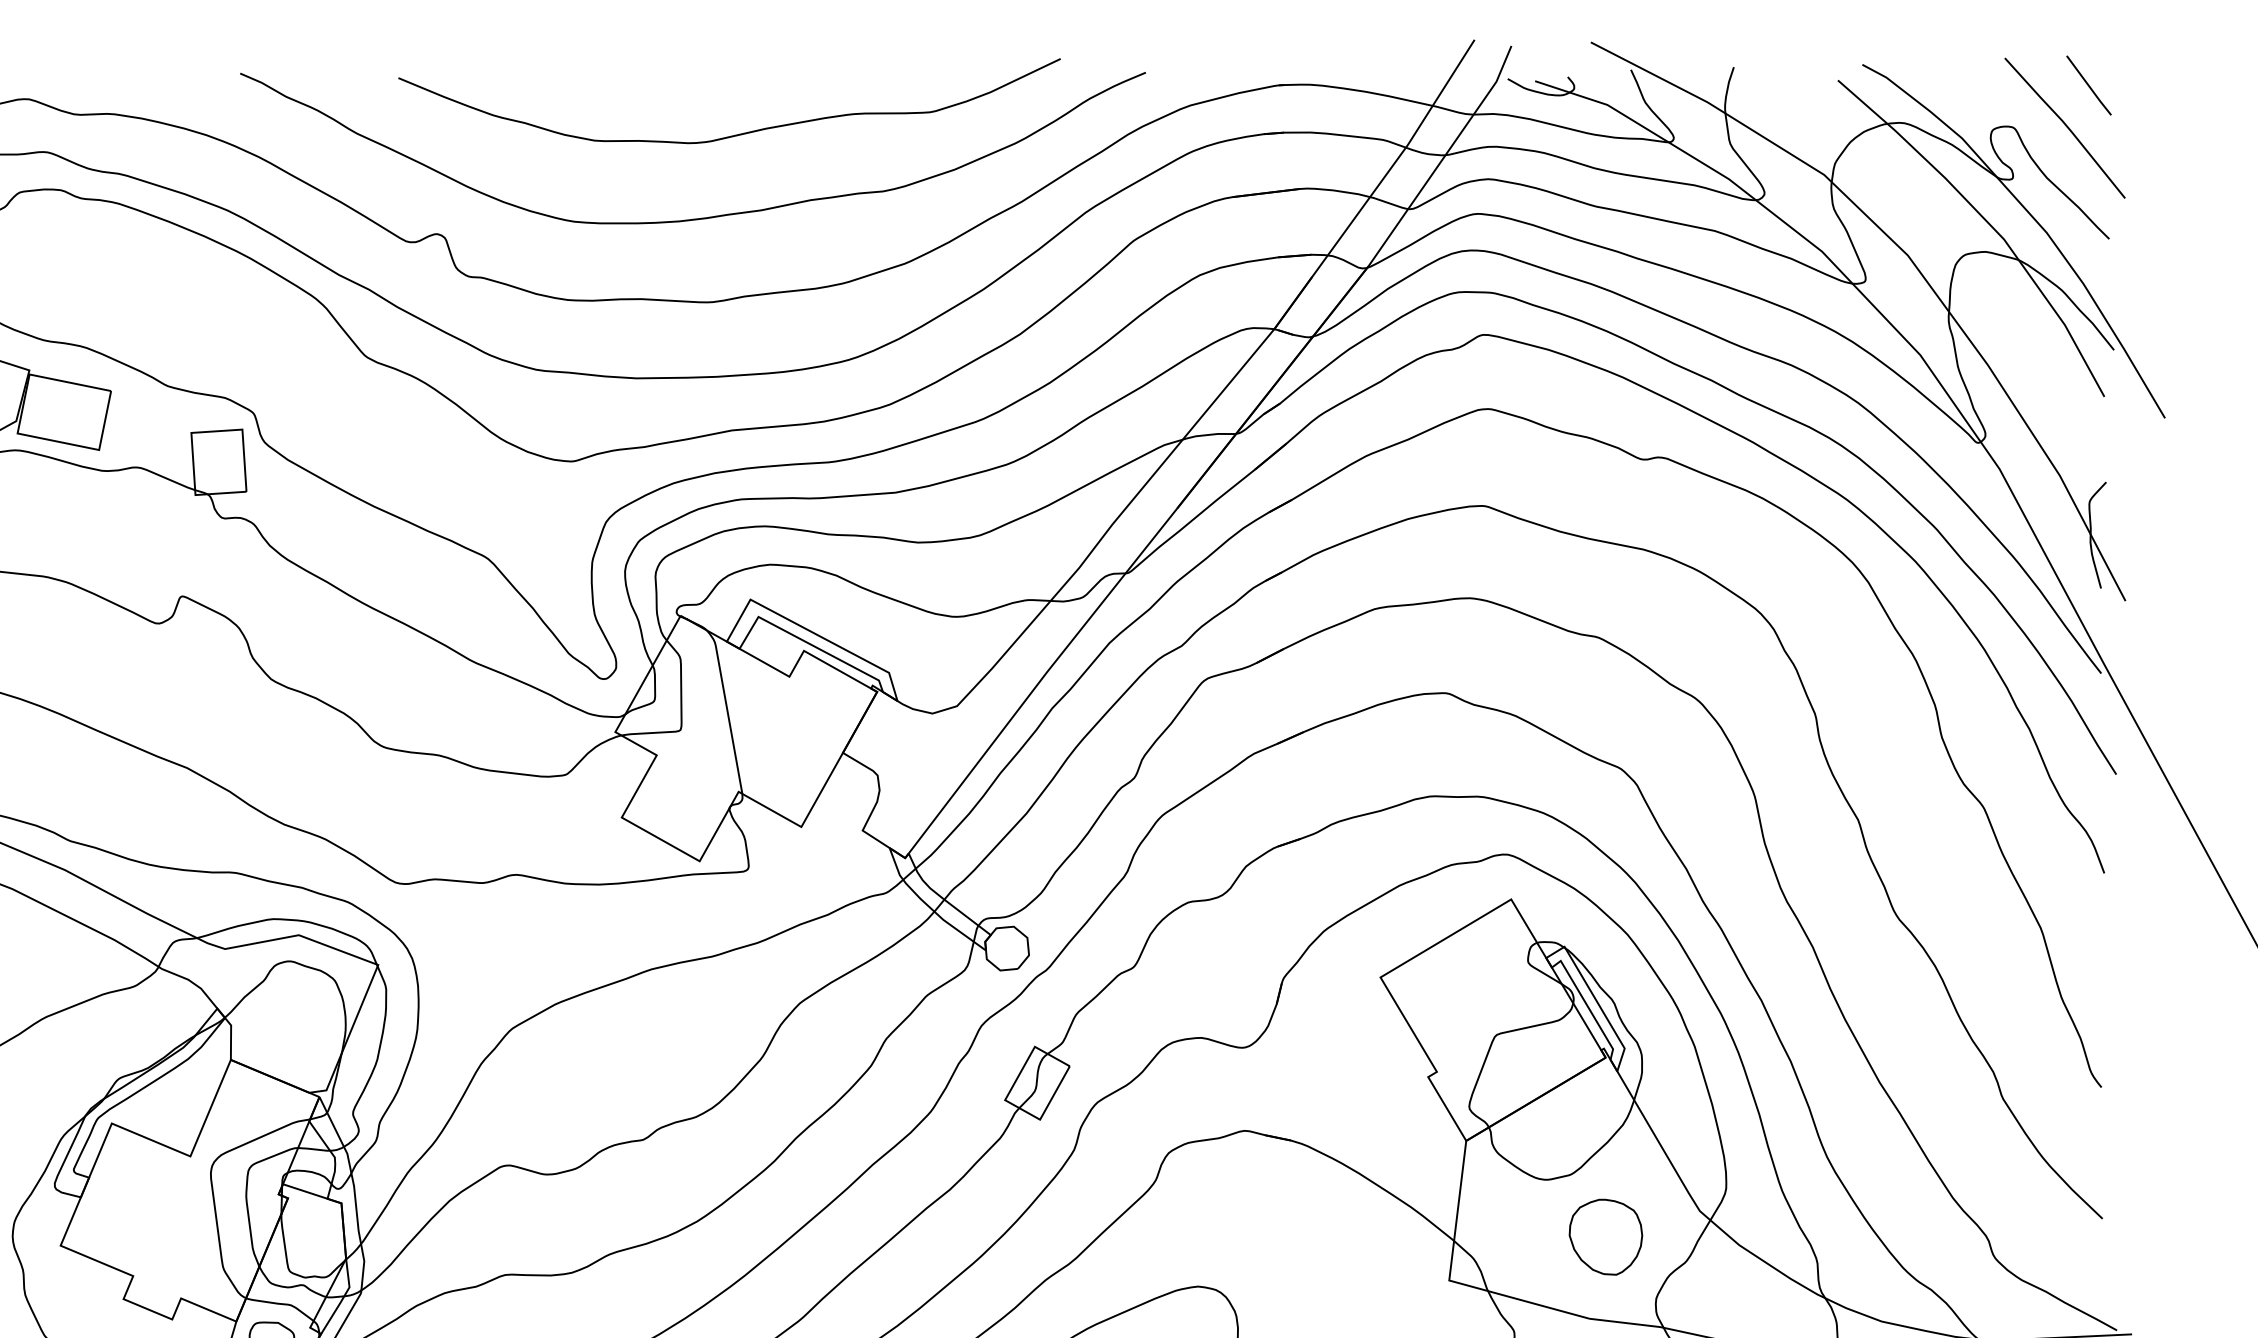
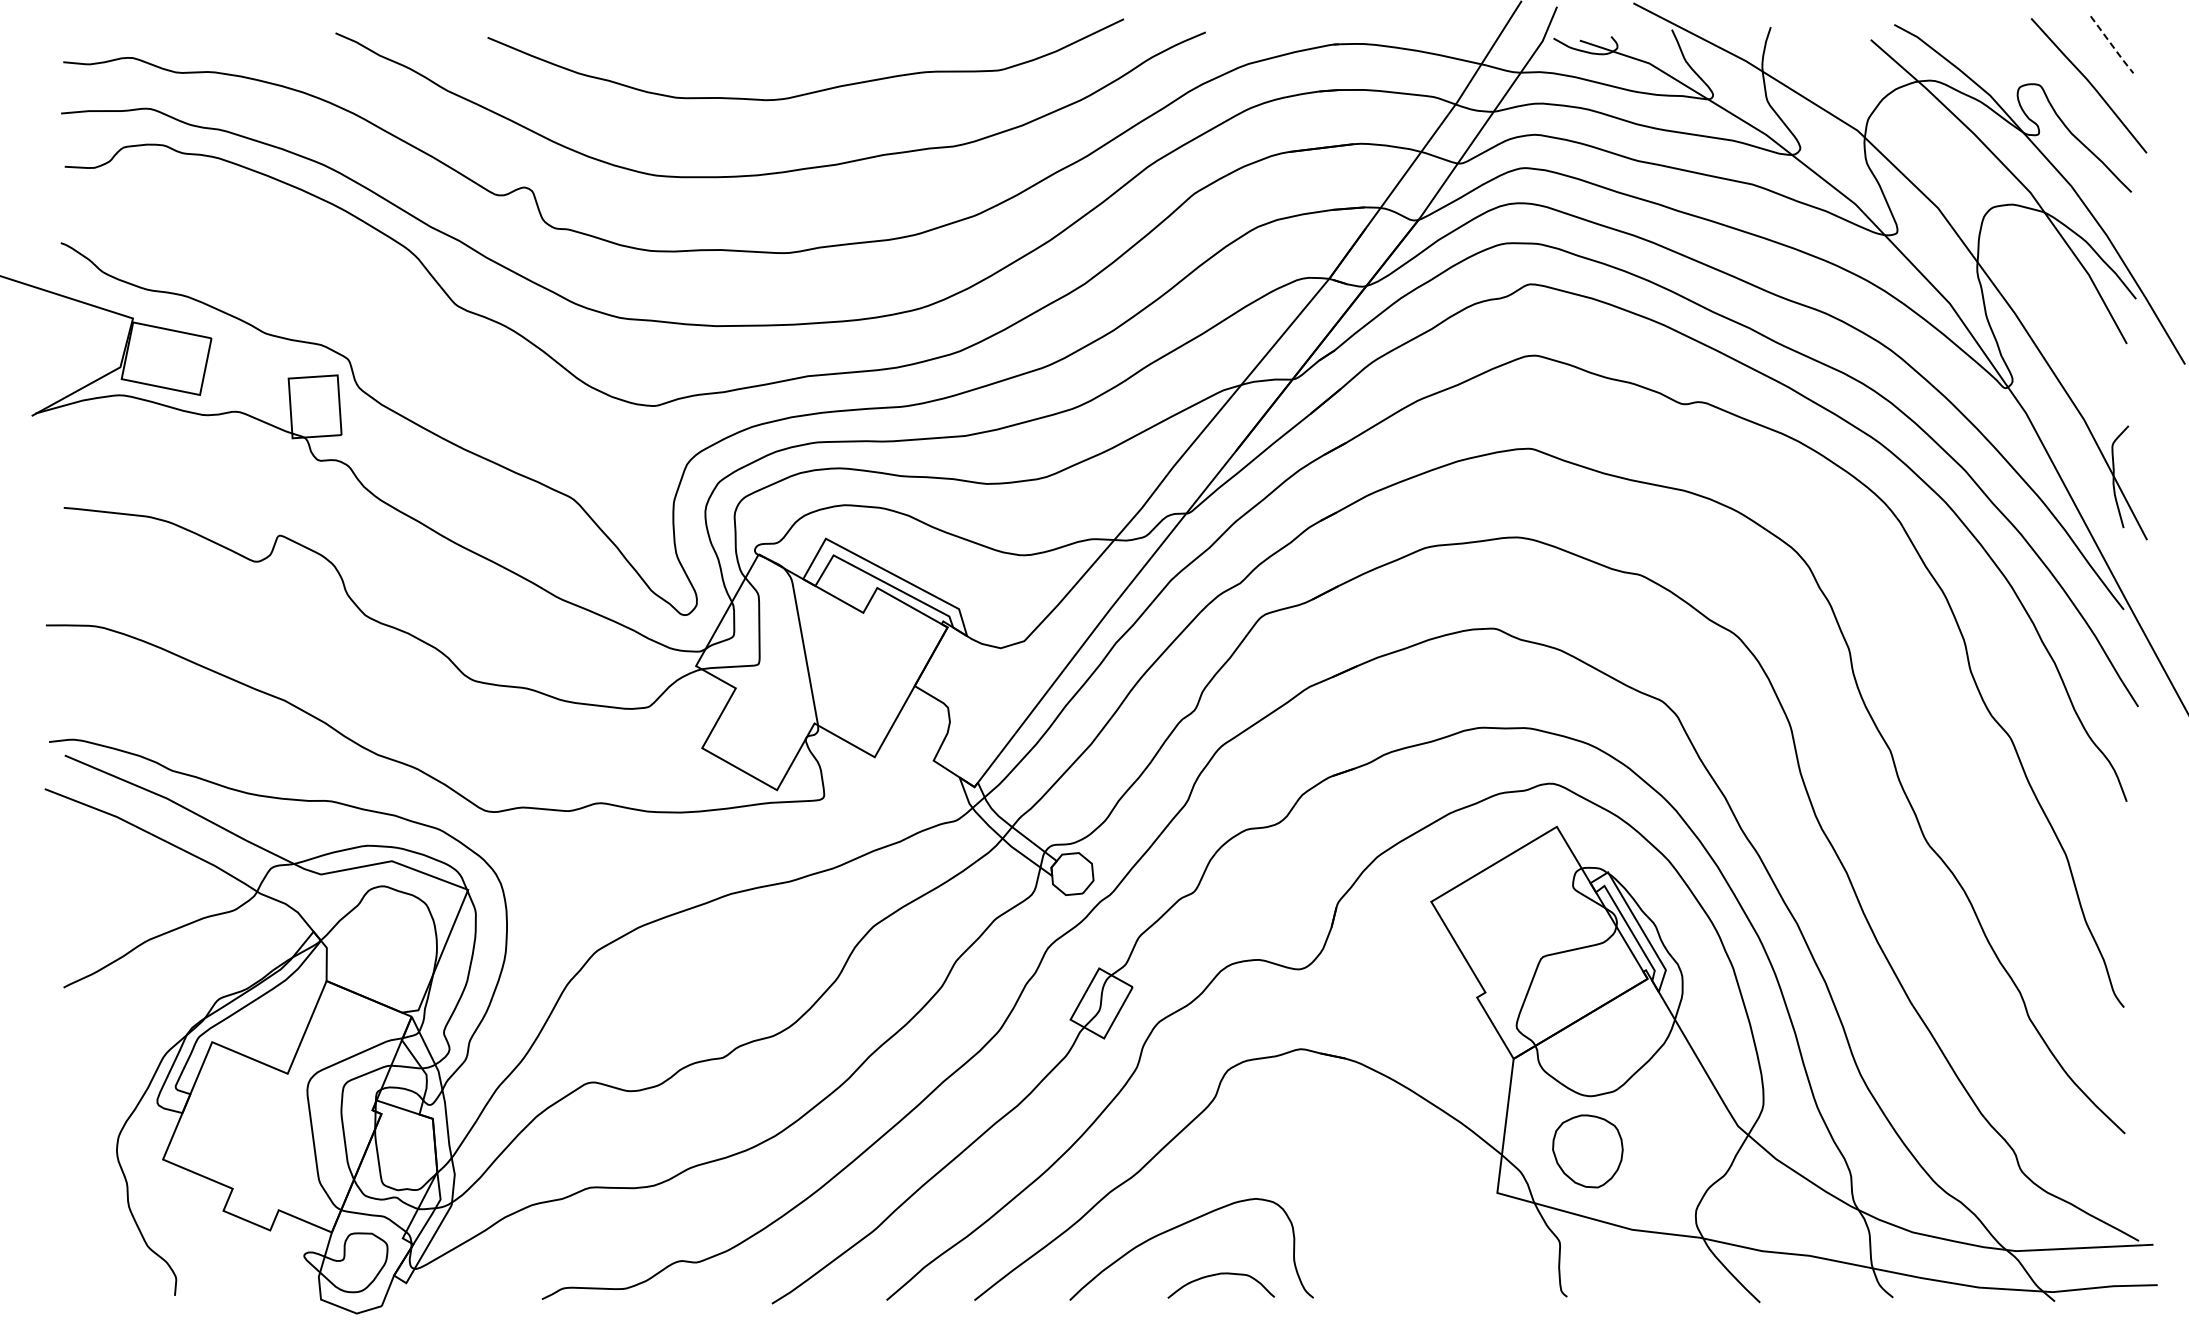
line: (2089, 86) -> (2112, 45), solid -> dashed
part: (1605, 1237) -> (1587, 1151), moved

